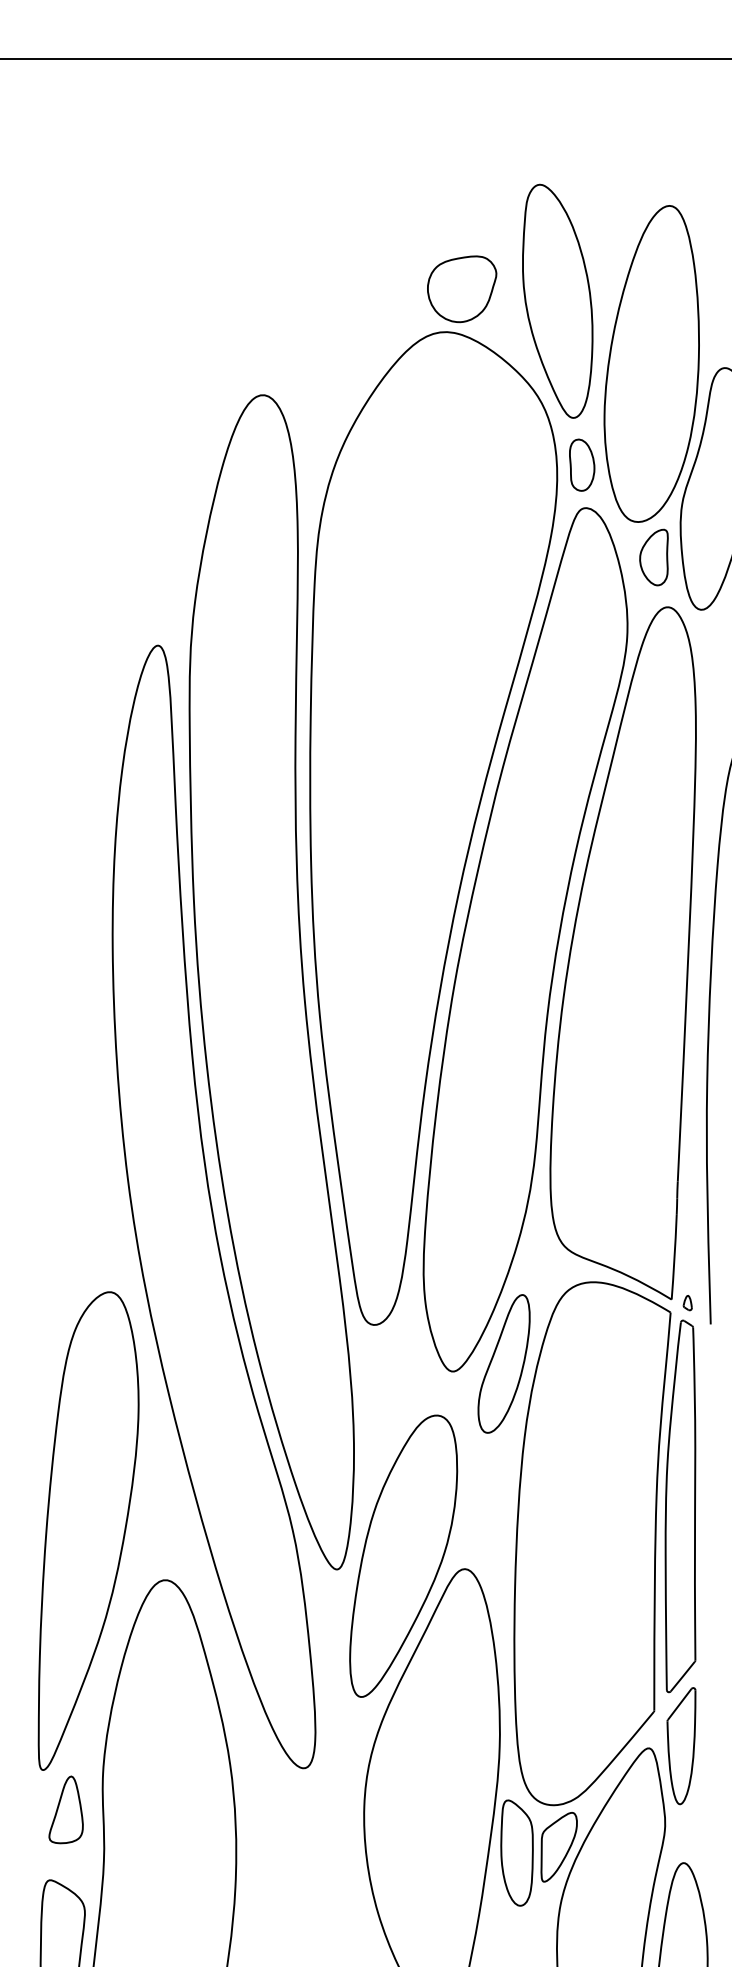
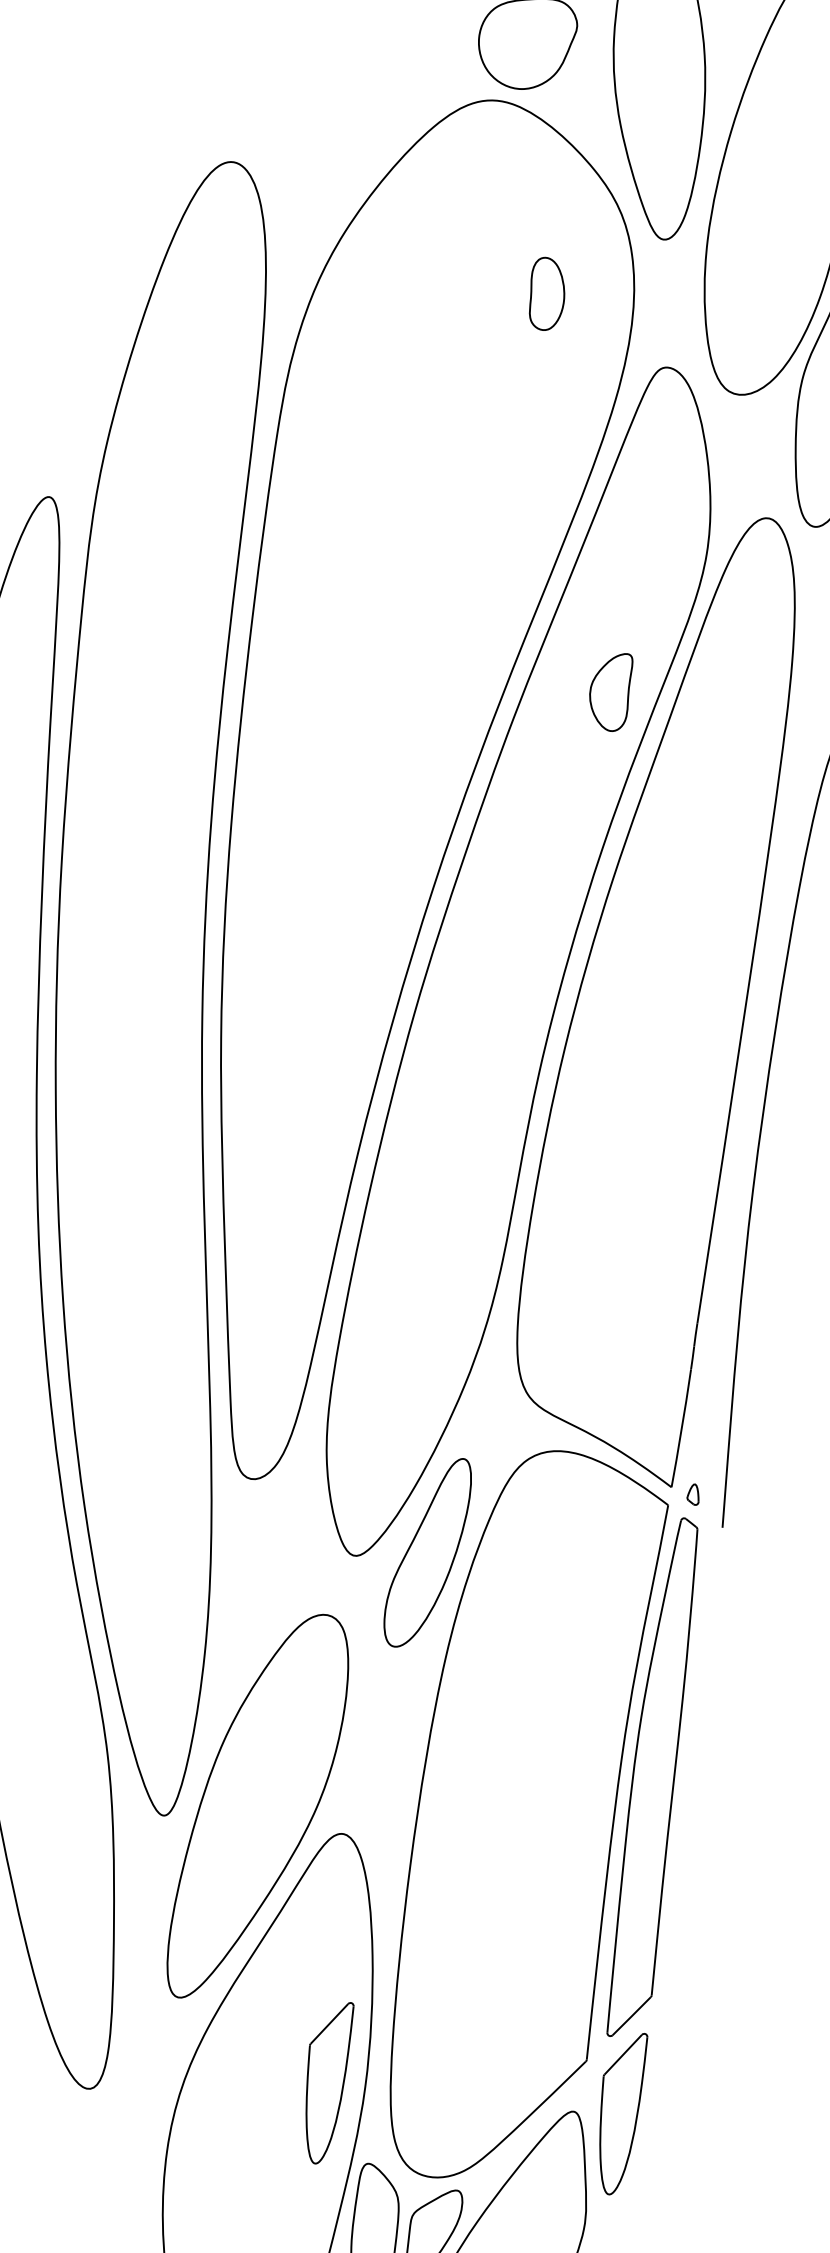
part: (582, 464) -> (547, 293), moved
part: (653, 557) -> (609, 691), moved
part: (471, 1746) -> (325, 2082), added

